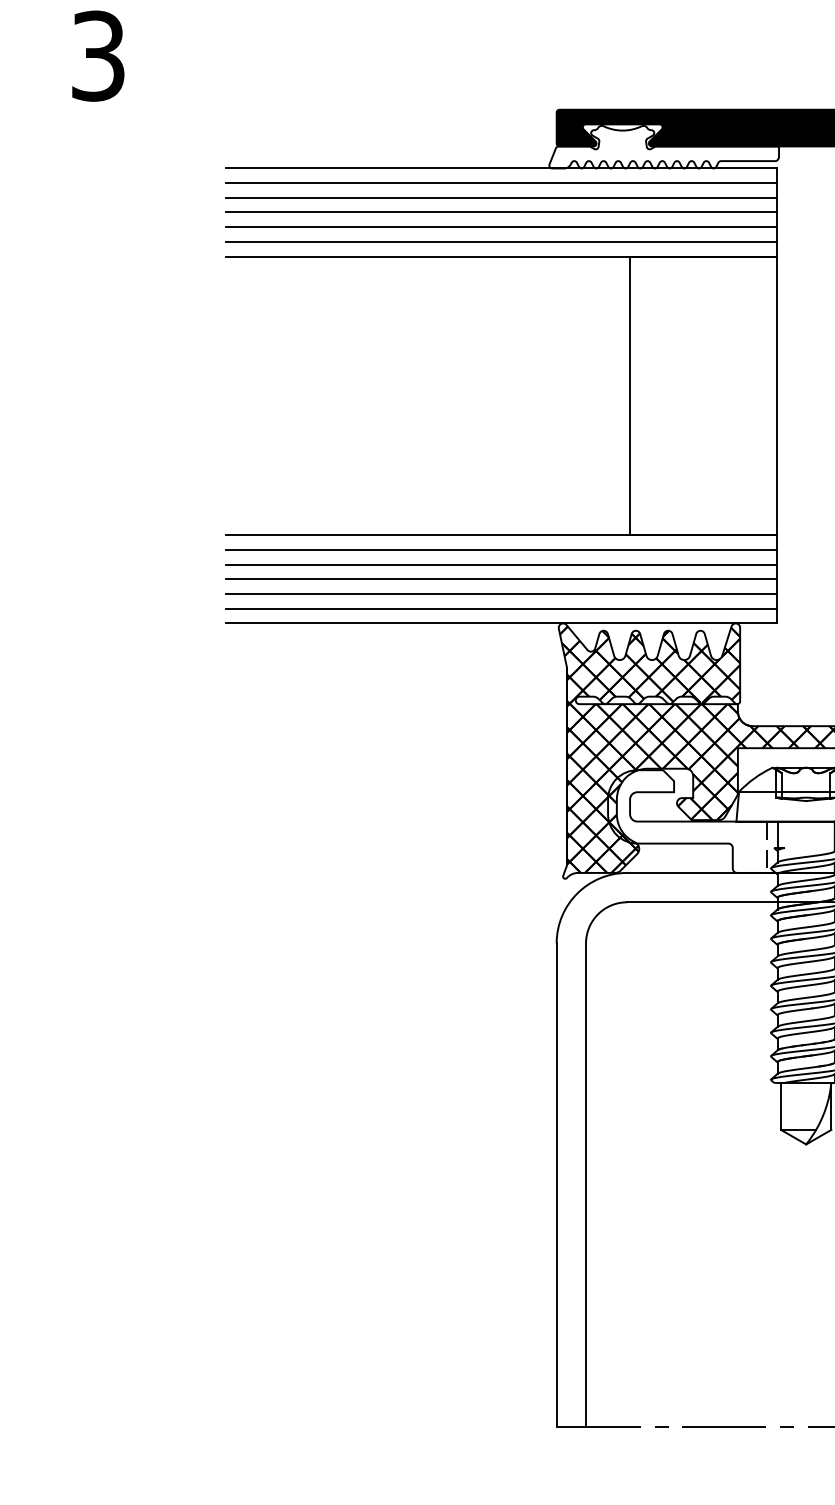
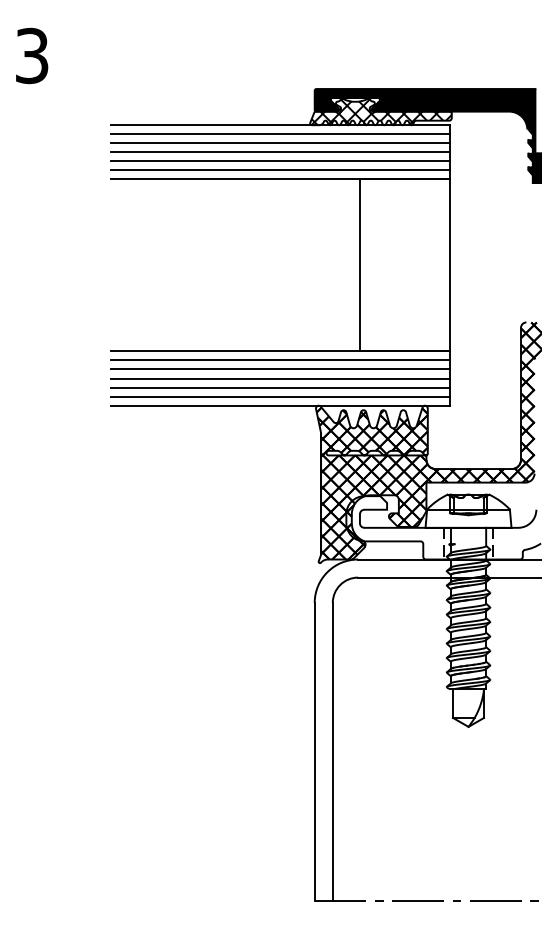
hatch: (665, 147) -> (381, 112), added

